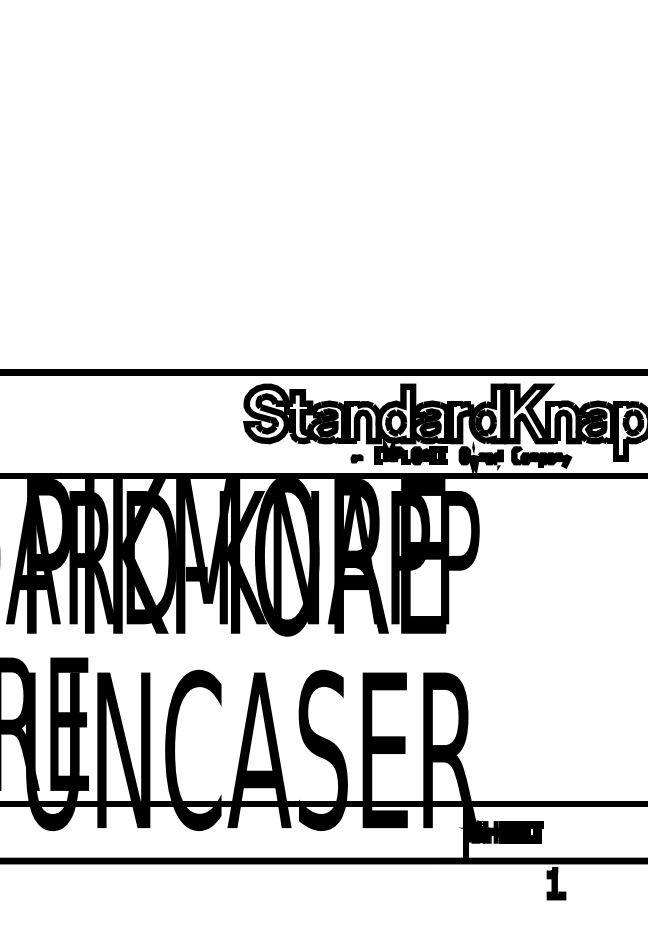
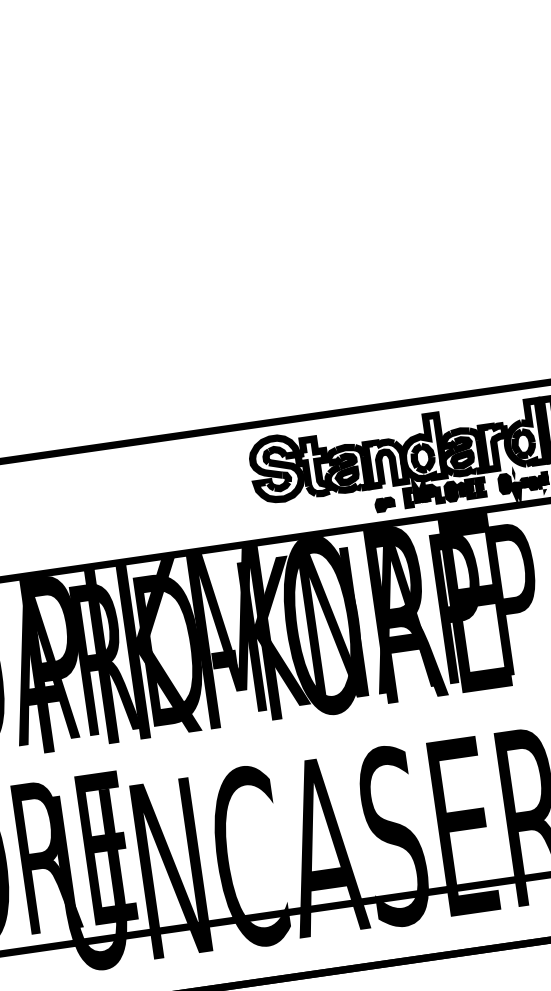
part: (356, 458) -> (384, 504), size x1.43

